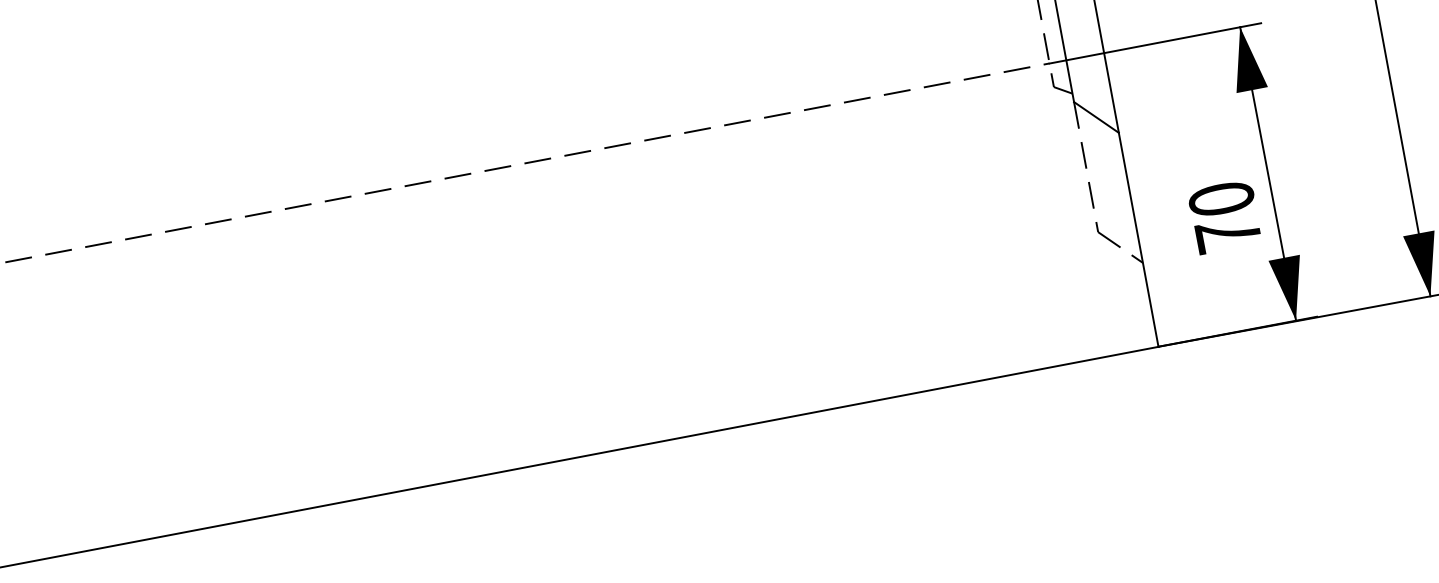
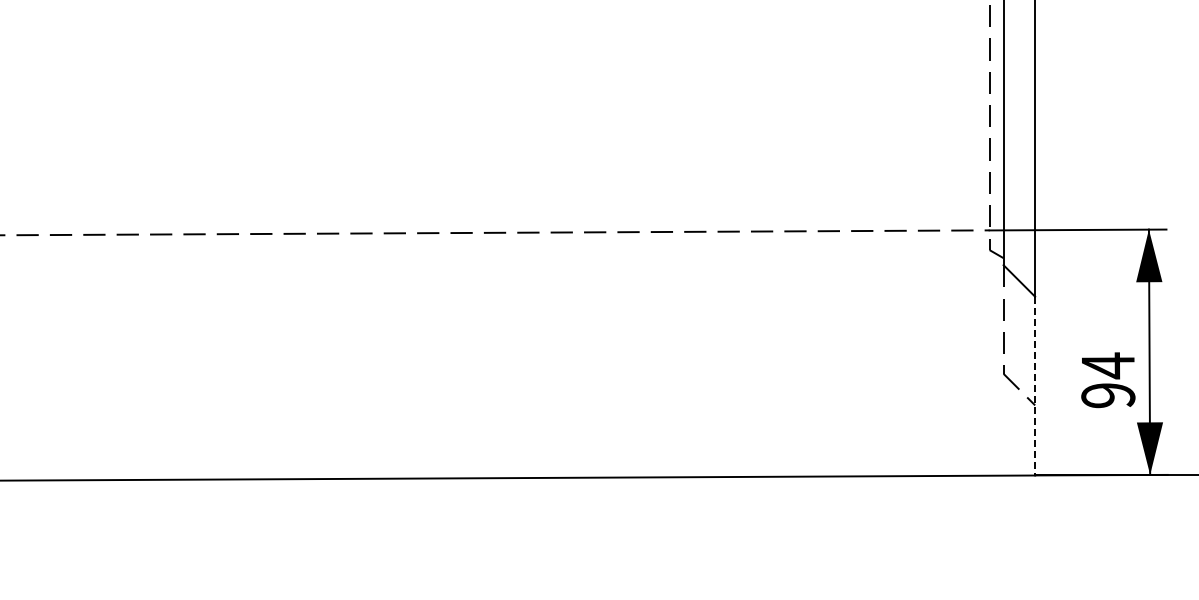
text: (1225, 216) -> (1108, 380), 70 -> 94
line: (1139, 240) -> (1035, 386), solid -> dashed

